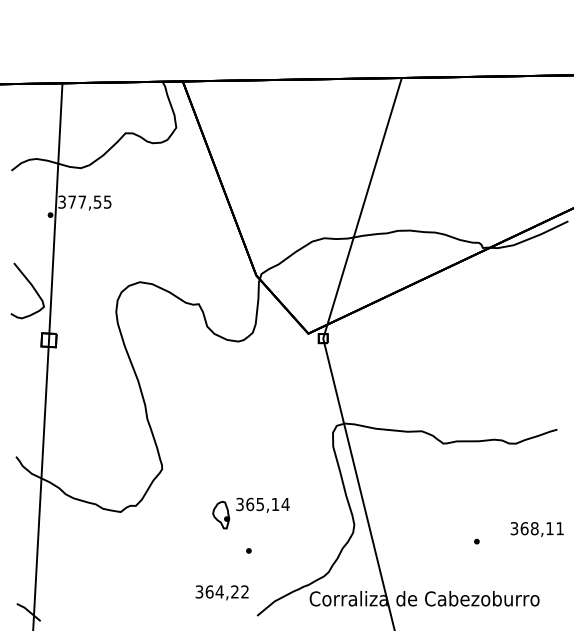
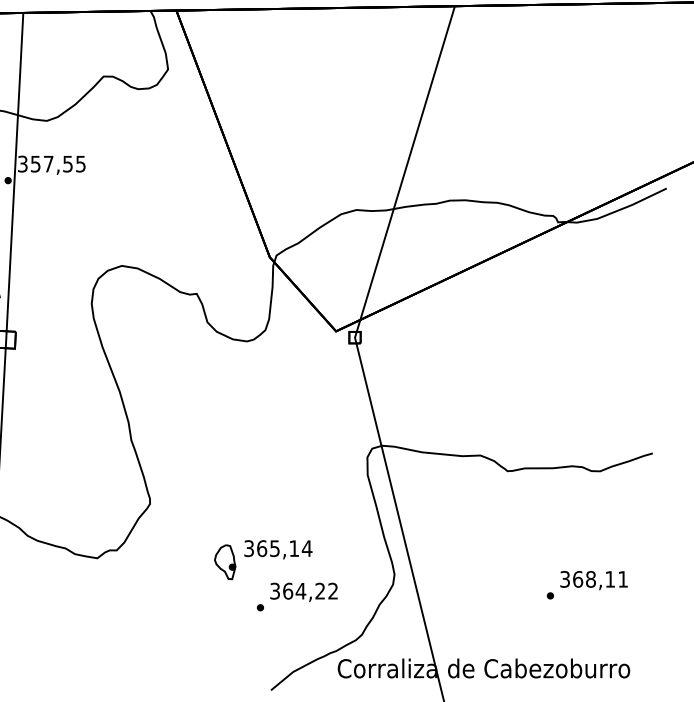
text: (71, 201) -> (34, 163), 377,55 -> 357,55
text: (536, 529) -> (593, 580), moved
text: (221, 592) -> (303, 591), moved

